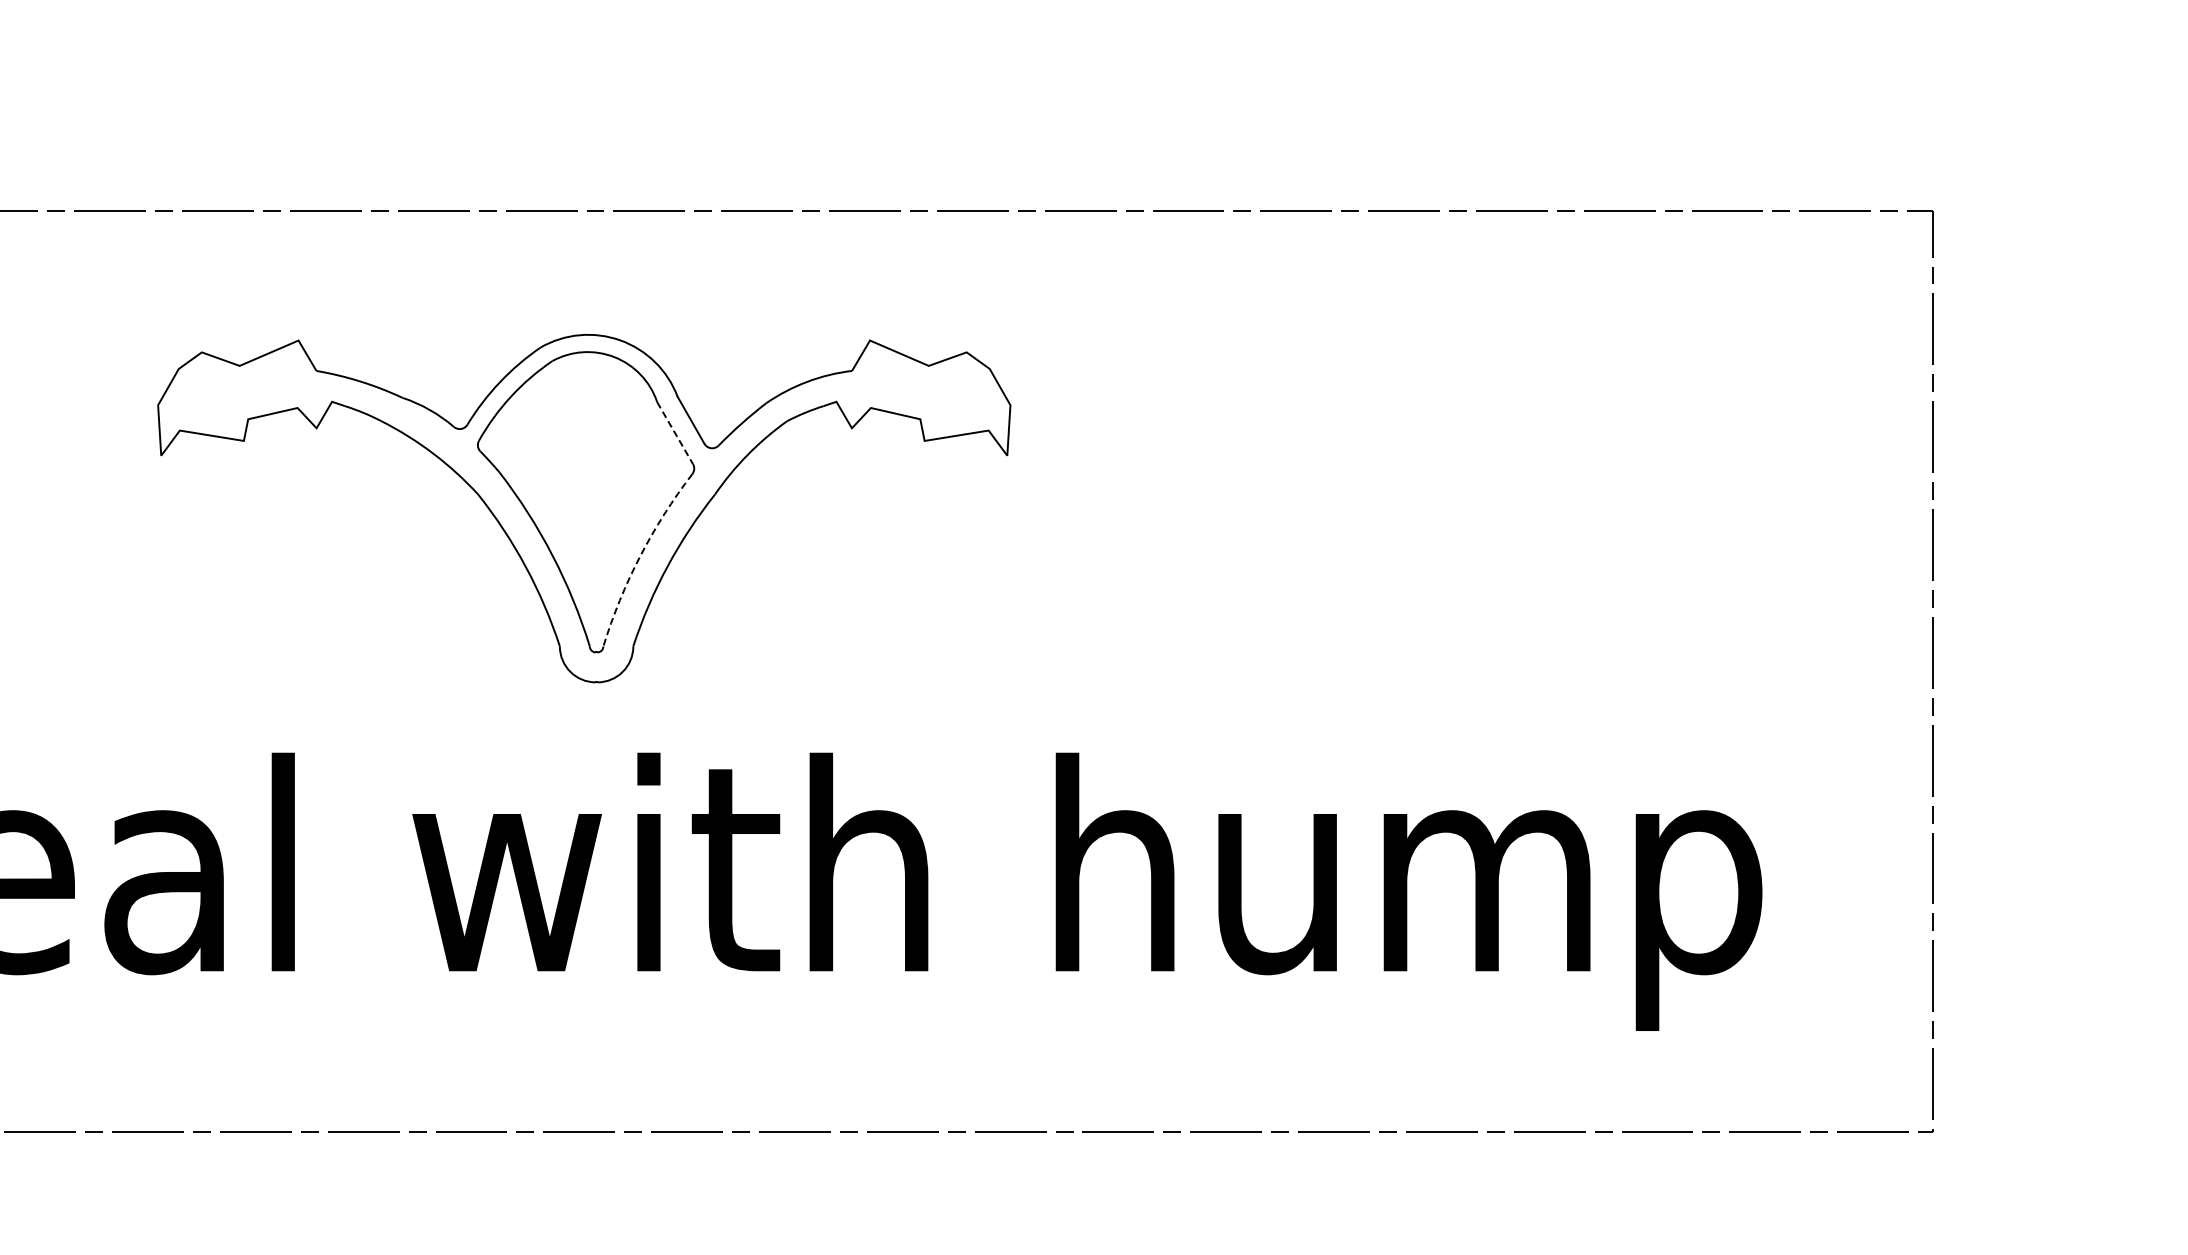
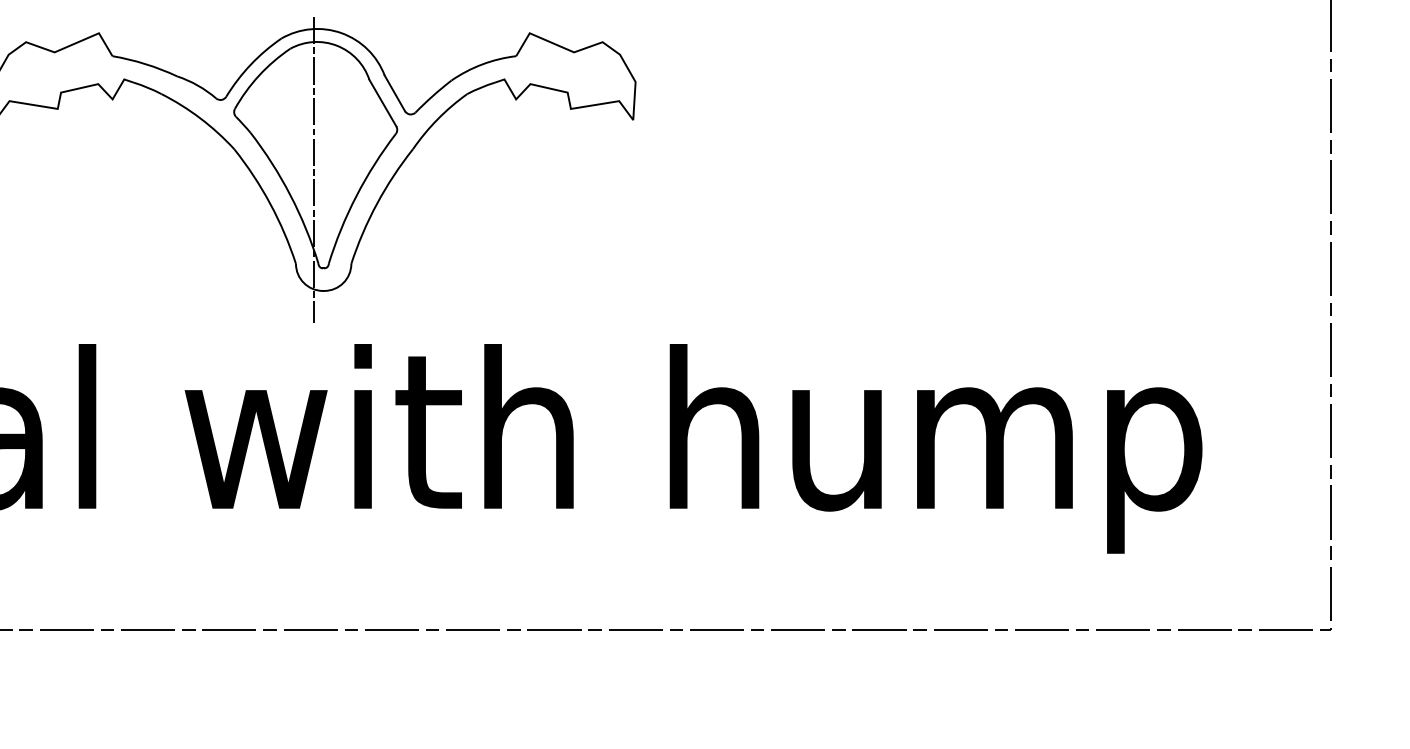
line: (675, 433) -> (383, 103), dashed -> solid
line: (584, 521) -> (314, 169), added
arc: (640, 556) -> (356, 196), dashed -> solid

